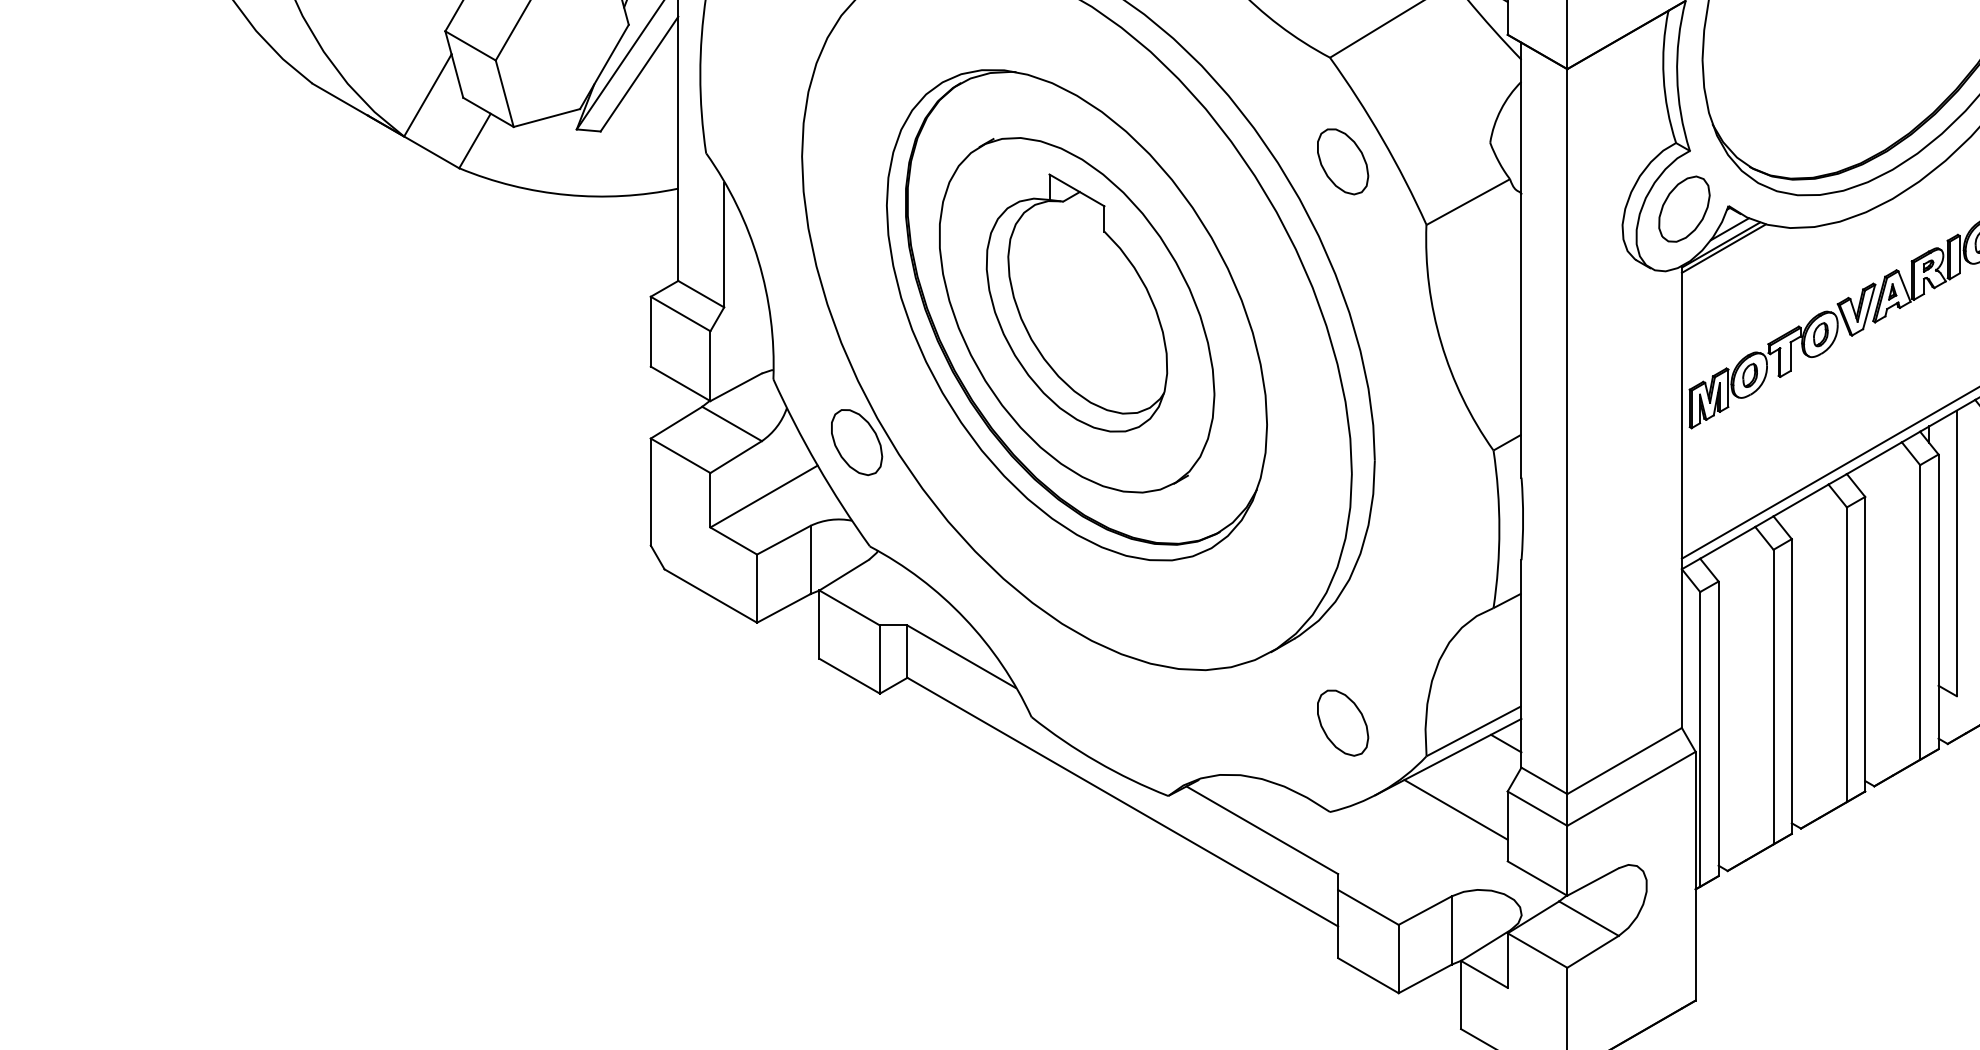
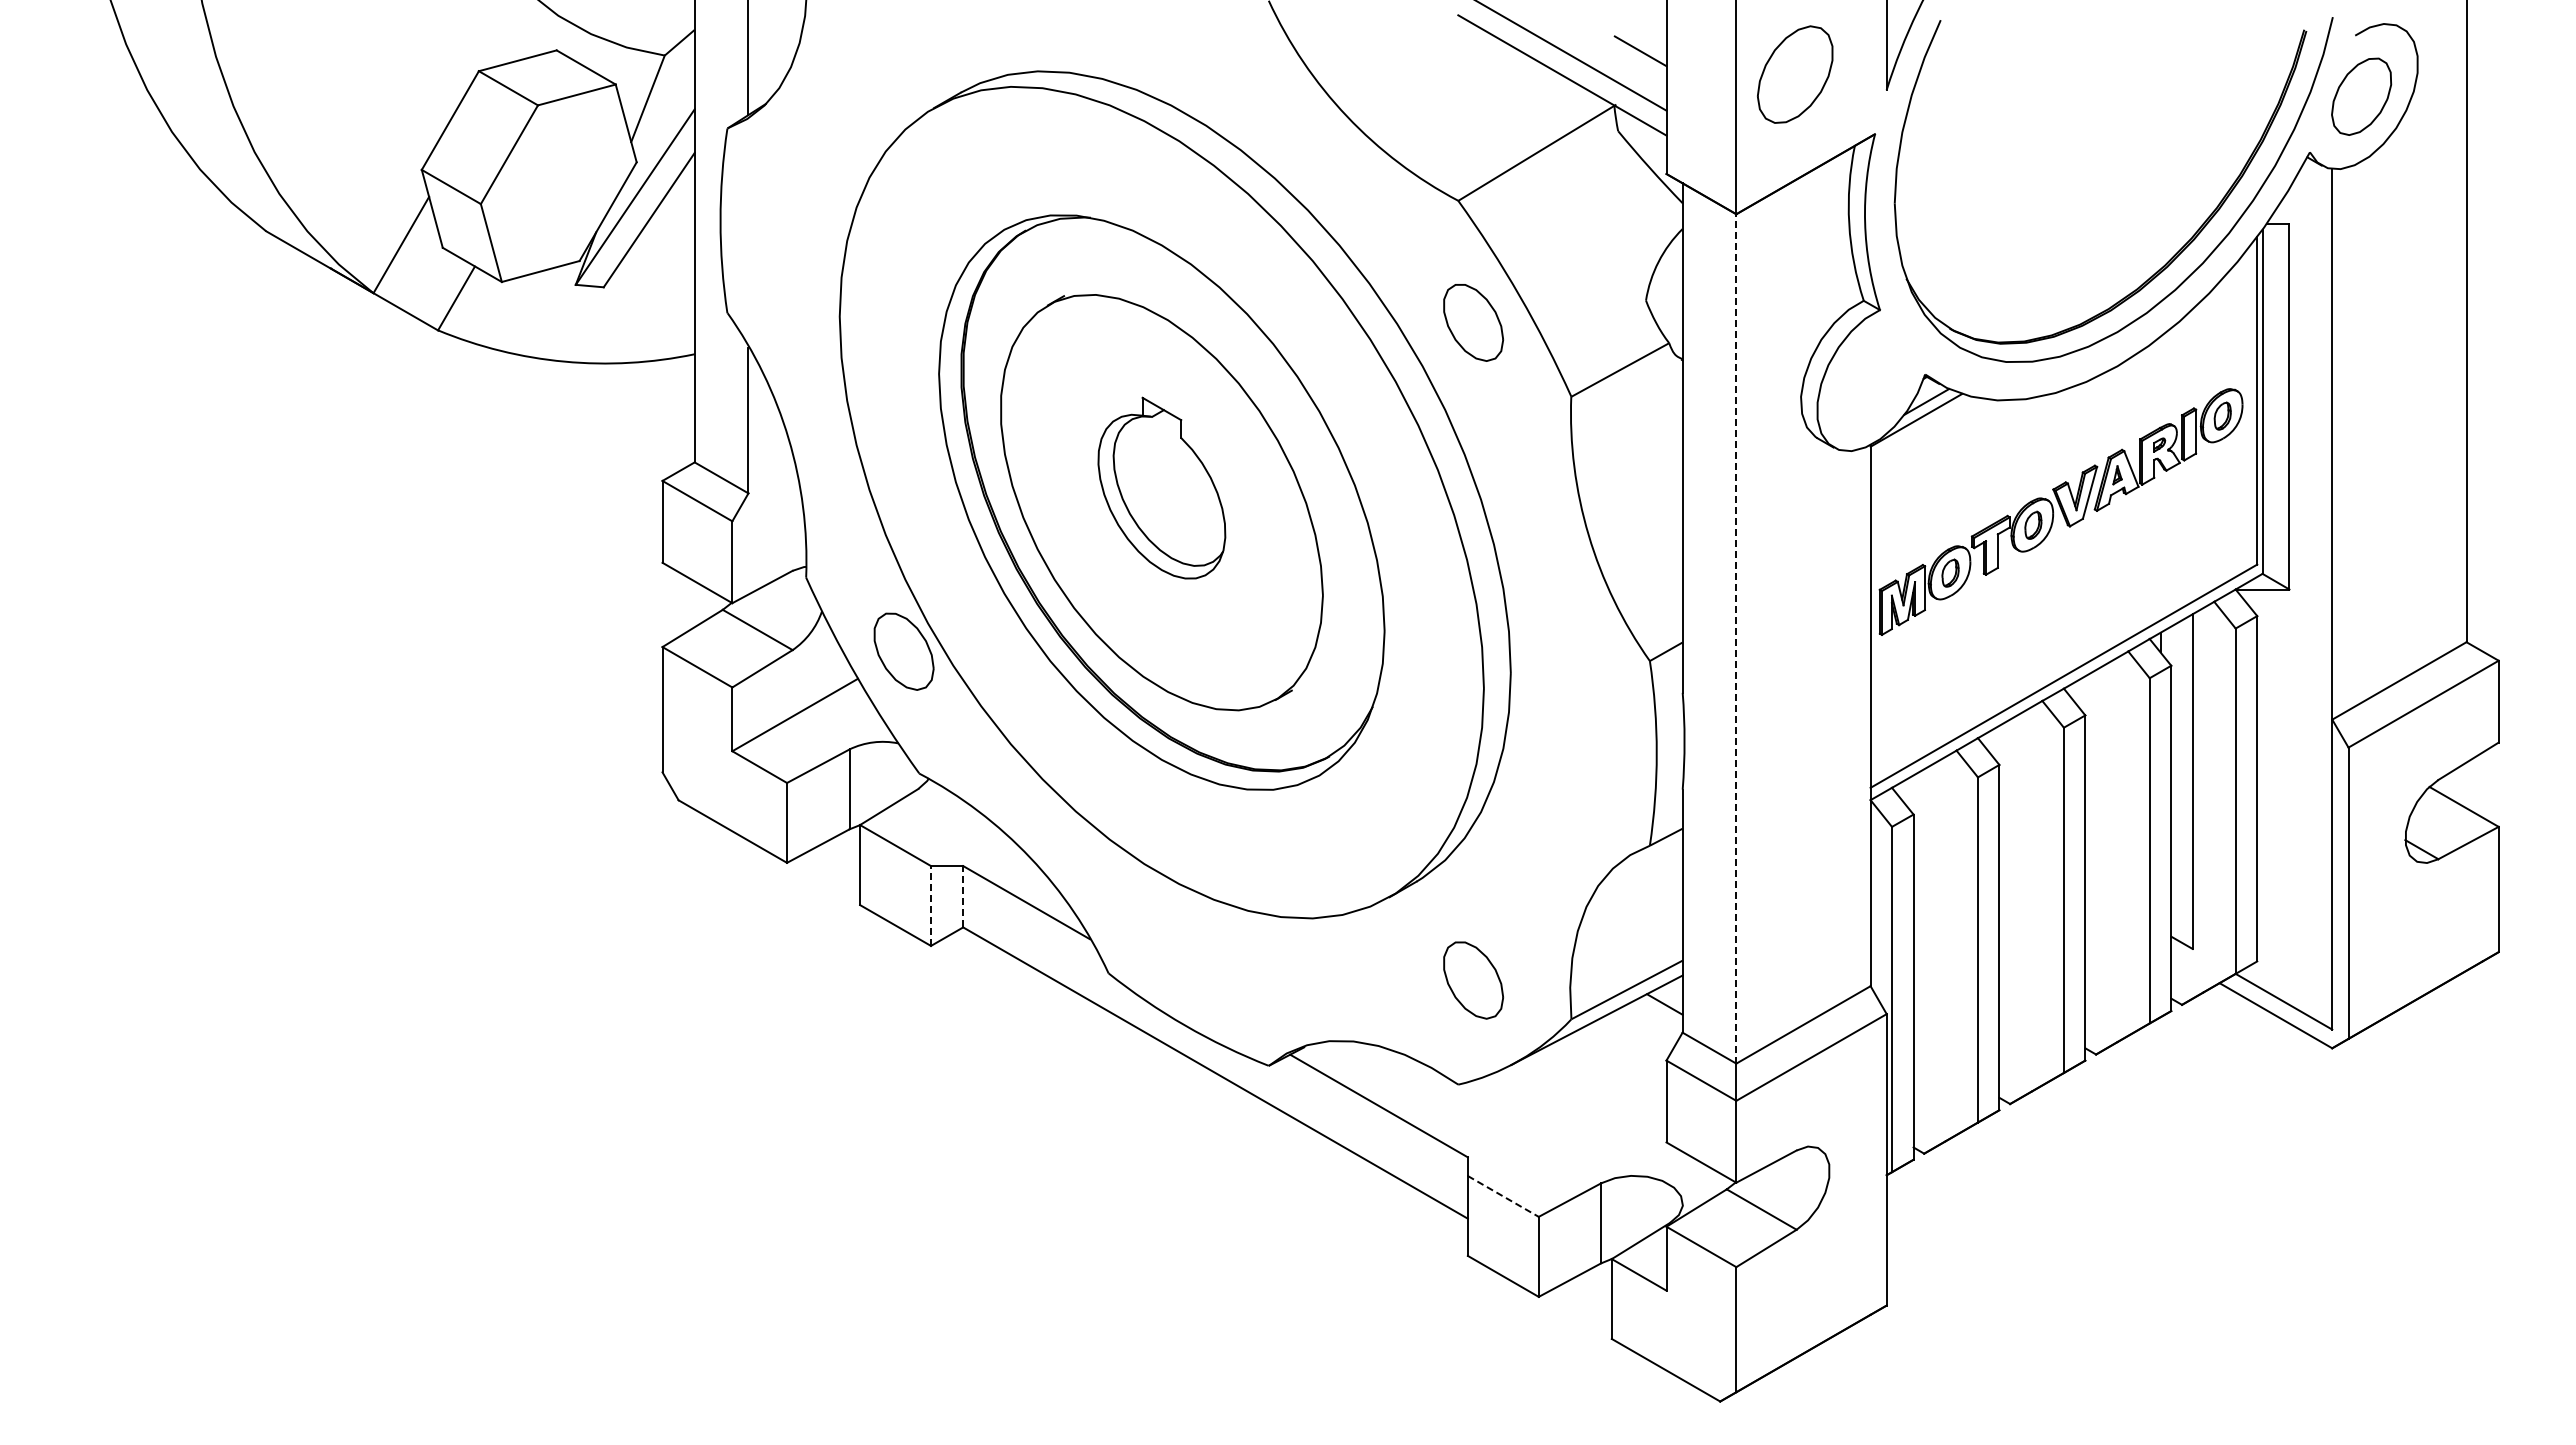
part: (1684, 209) -> (1873, 378), removed
line: (1723, 248) -> (1919, 424), removed
part: (1076, 302) -> (1161, 487), size x0.6
line: (1567, 431) -> (1736, 638), solid -> dashed
line: (907, 651) -> (963, 896), solid -> dashed
line: (880, 659) -> (931, 906), solid -> dashed
line: (1455, 810) -> (1605, 1082), removed
line: (1368, 907) -> (1503, 1196), solid -> dashed

